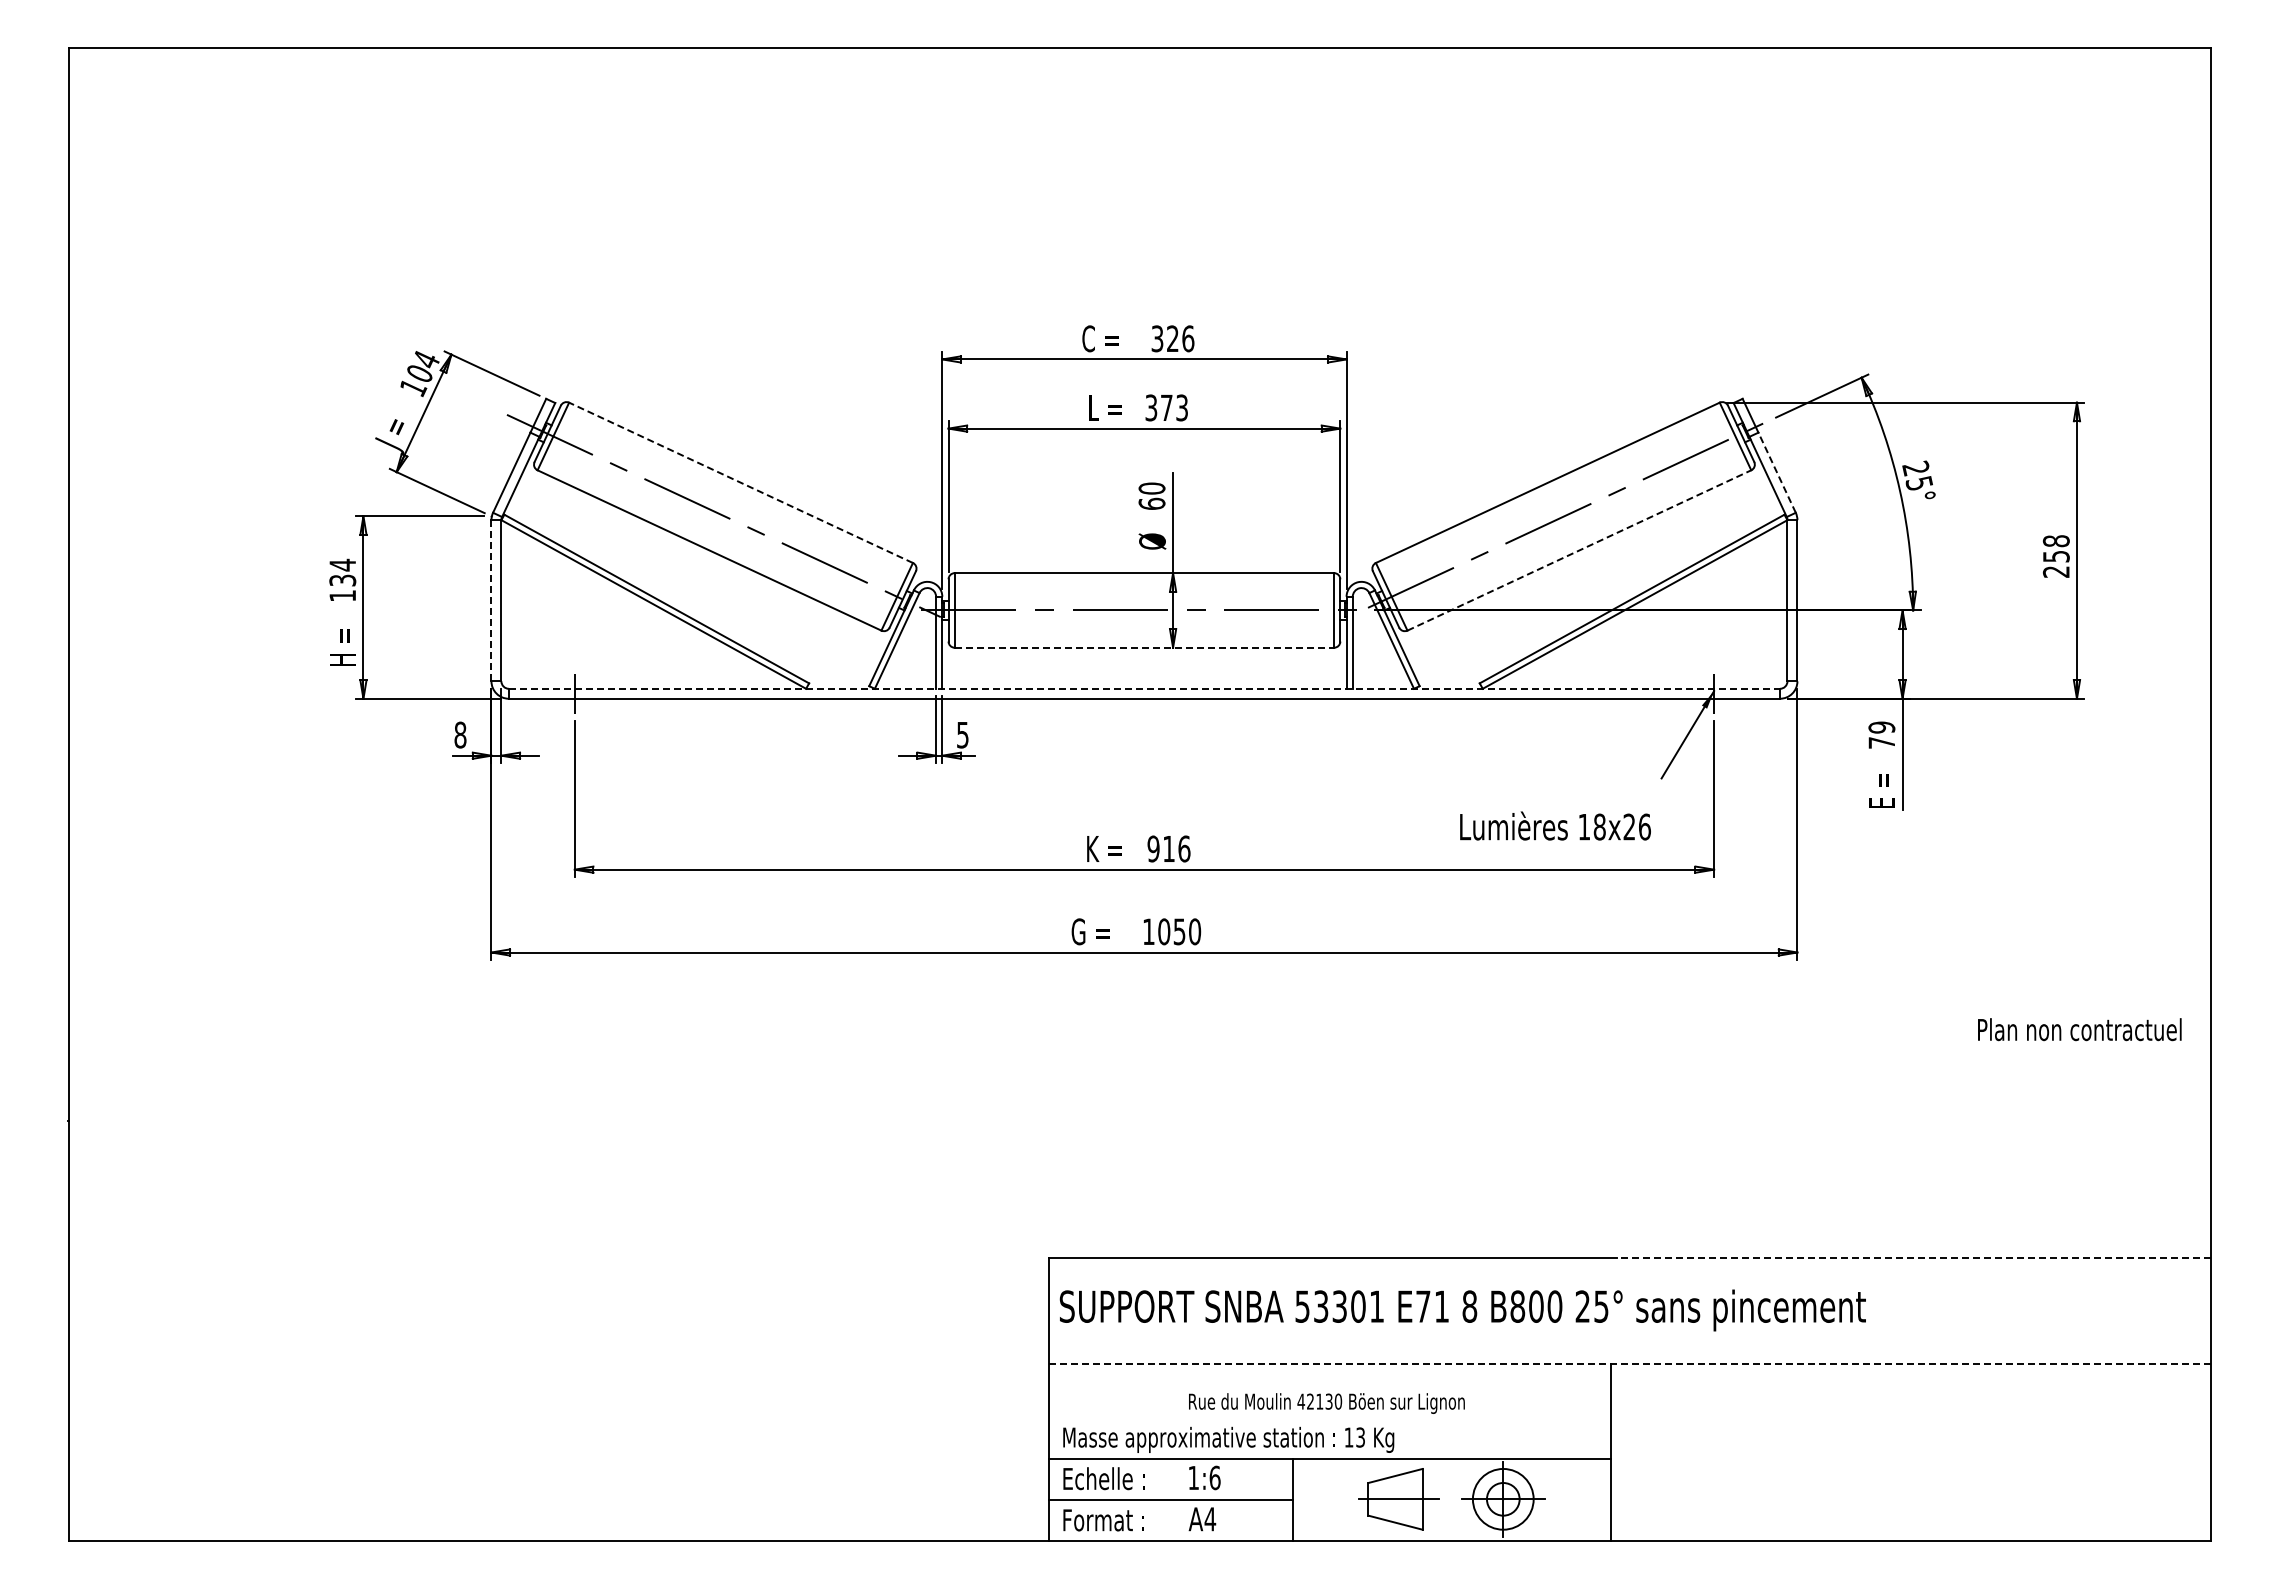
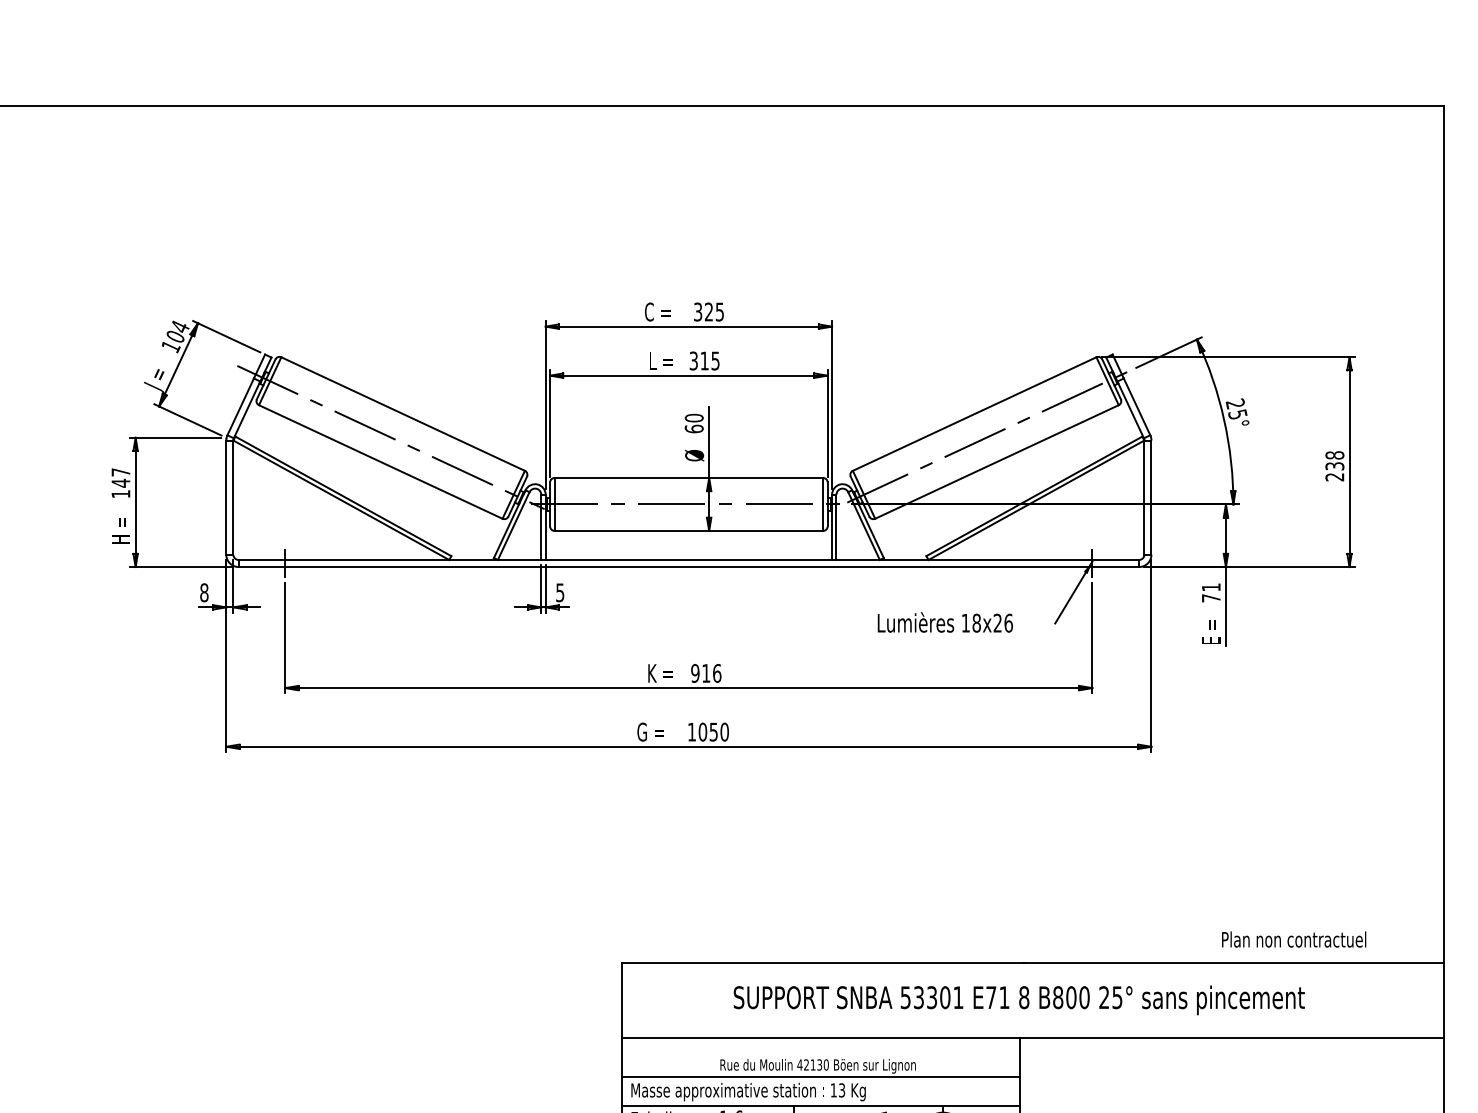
text: (1188, 338) -> (720, 311), 326 -> 325
text: (1174, 407) -> (710, 360), 373 -> 315
line: (1776, 472) -> (1136, 406), dashed -> solid
line: (741, 482) -> (403, 413), dashed -> solid
line: (1579, 550) -> (997, 462), dashed -> solid
text: (2055, 555) -> (1334, 465), 258 -> 238
text: (342, 572) -> (120, 477), 134 -> 147
line: (491, 600) -> (226, 497), dashed -> solid
line: (1144, 647) -> (688, 530), dashed -> solid
line: (1144, 688) -> (688, 559), dashed -> solid
text: (1881, 727) -> (1211, 587), 79 -> 71
text: (1555, 825) -> (945, 622), moved
text: (2079, 1029) -> (1293, 939), moved
line: (1913, 1257) -> (1233, 962), dashed -> solid
text: (1462, 1310) -> (1019, 1000), moved
line: (1629, 1363) -> (1032, 1037), dashed -> solid
line: (1330, 1418) -> (820, 1076), added

